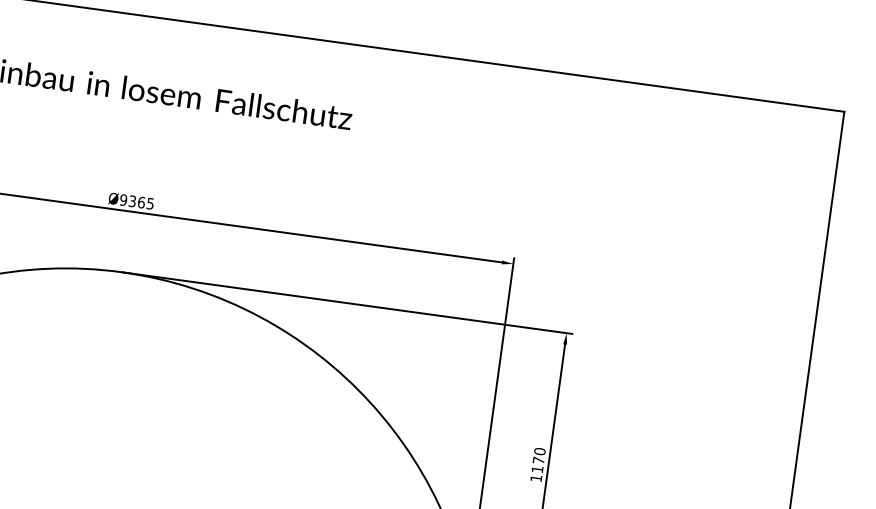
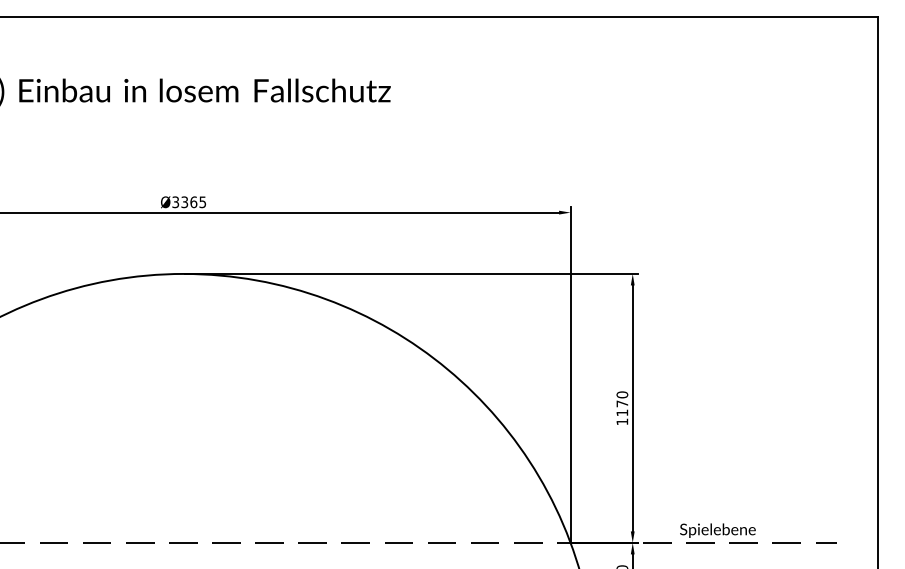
text: (123, 199) -> (175, 201), Ø9365 -> Ø3365

